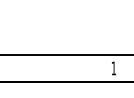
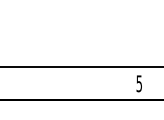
text: (113, 68) -> (138, 83), 1 -> 5

